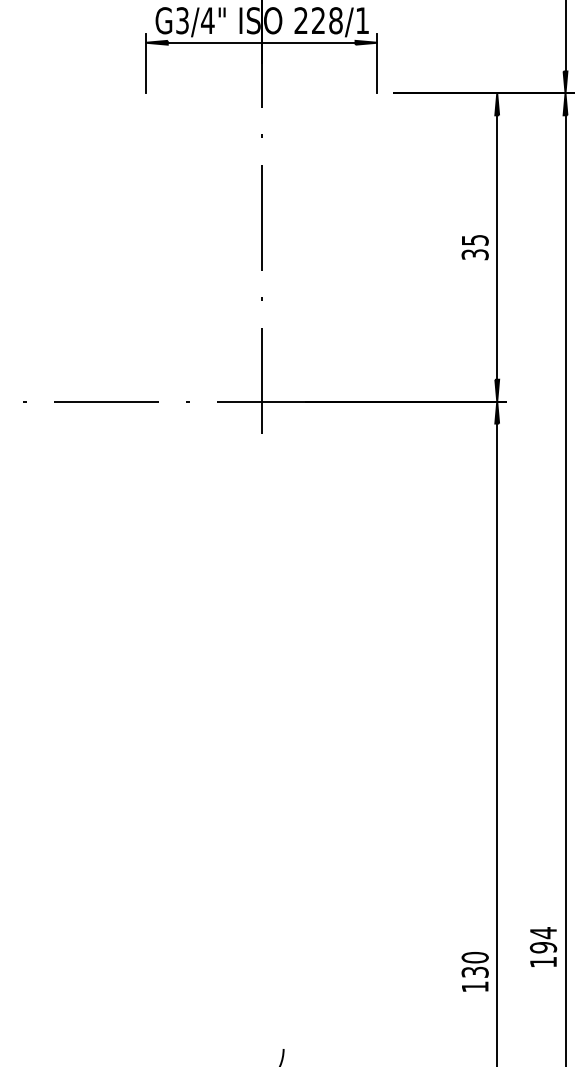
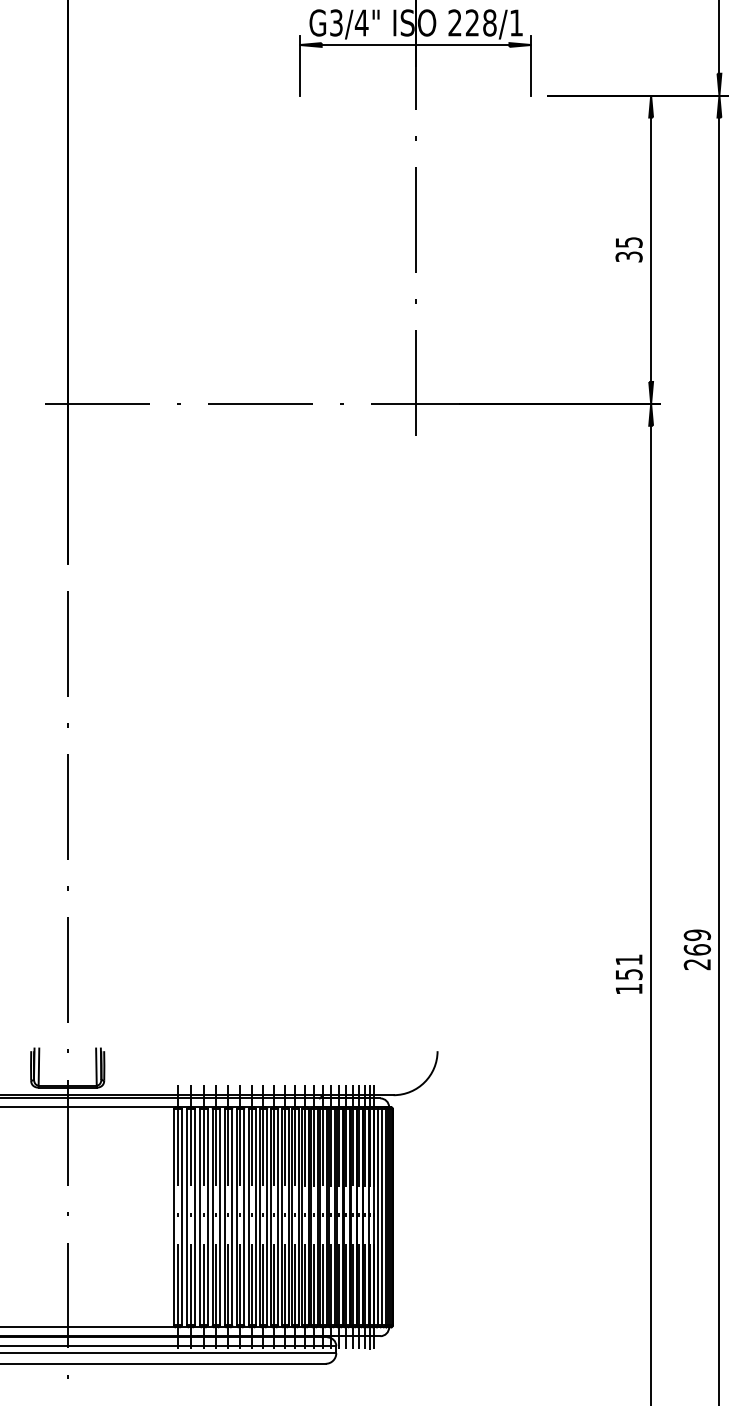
text: (543, 947) -> (697, 949), 194 -> 269
text: (474, 964) -> (628, 966), 130 -> 151

